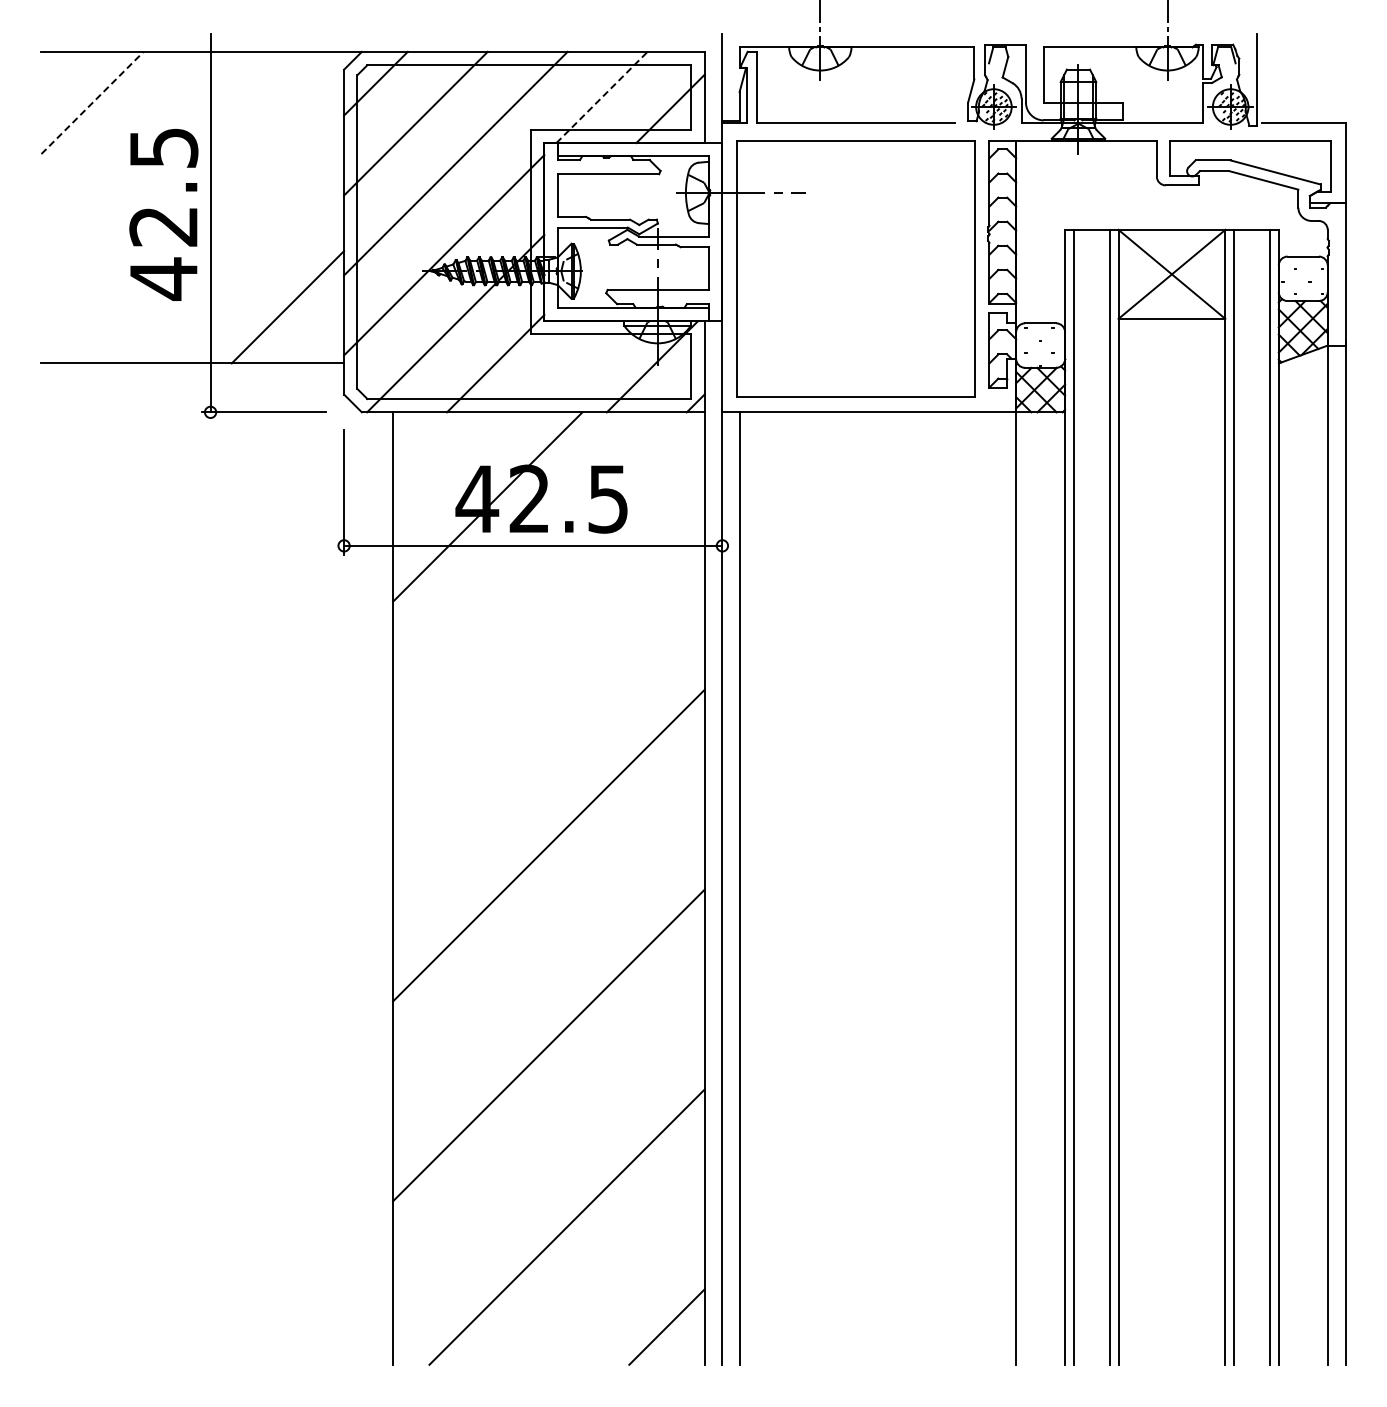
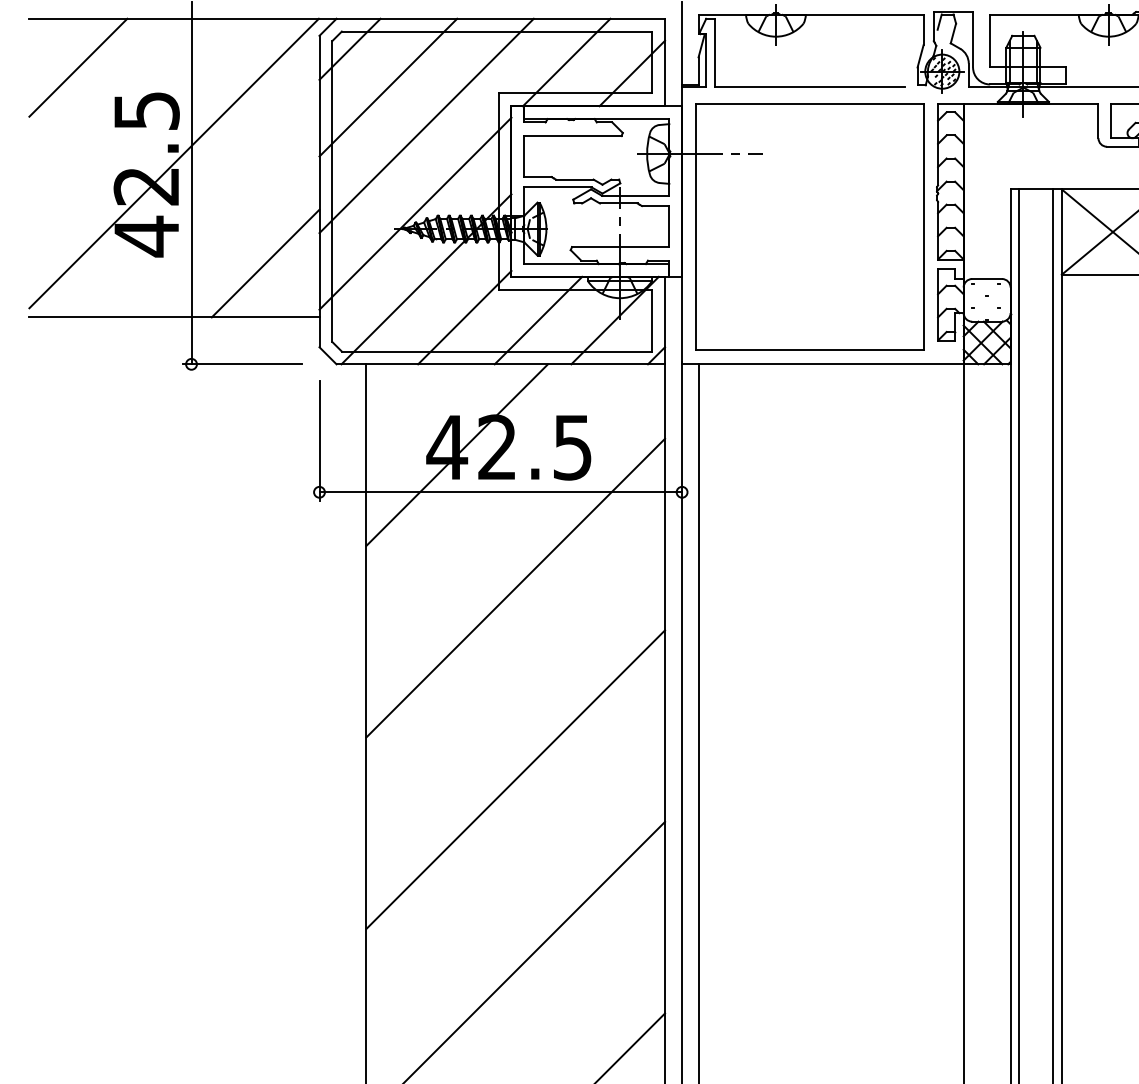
line: (602, 97) -> (567, 62), dashed -> solid
line: (92, 102) -> (78, 67), dashed -> solid
line: (192, 202) -> (174, 163), added
line: (572, 366) -> (538, 320), added
line: (548, 645) -> (515, 587), added

